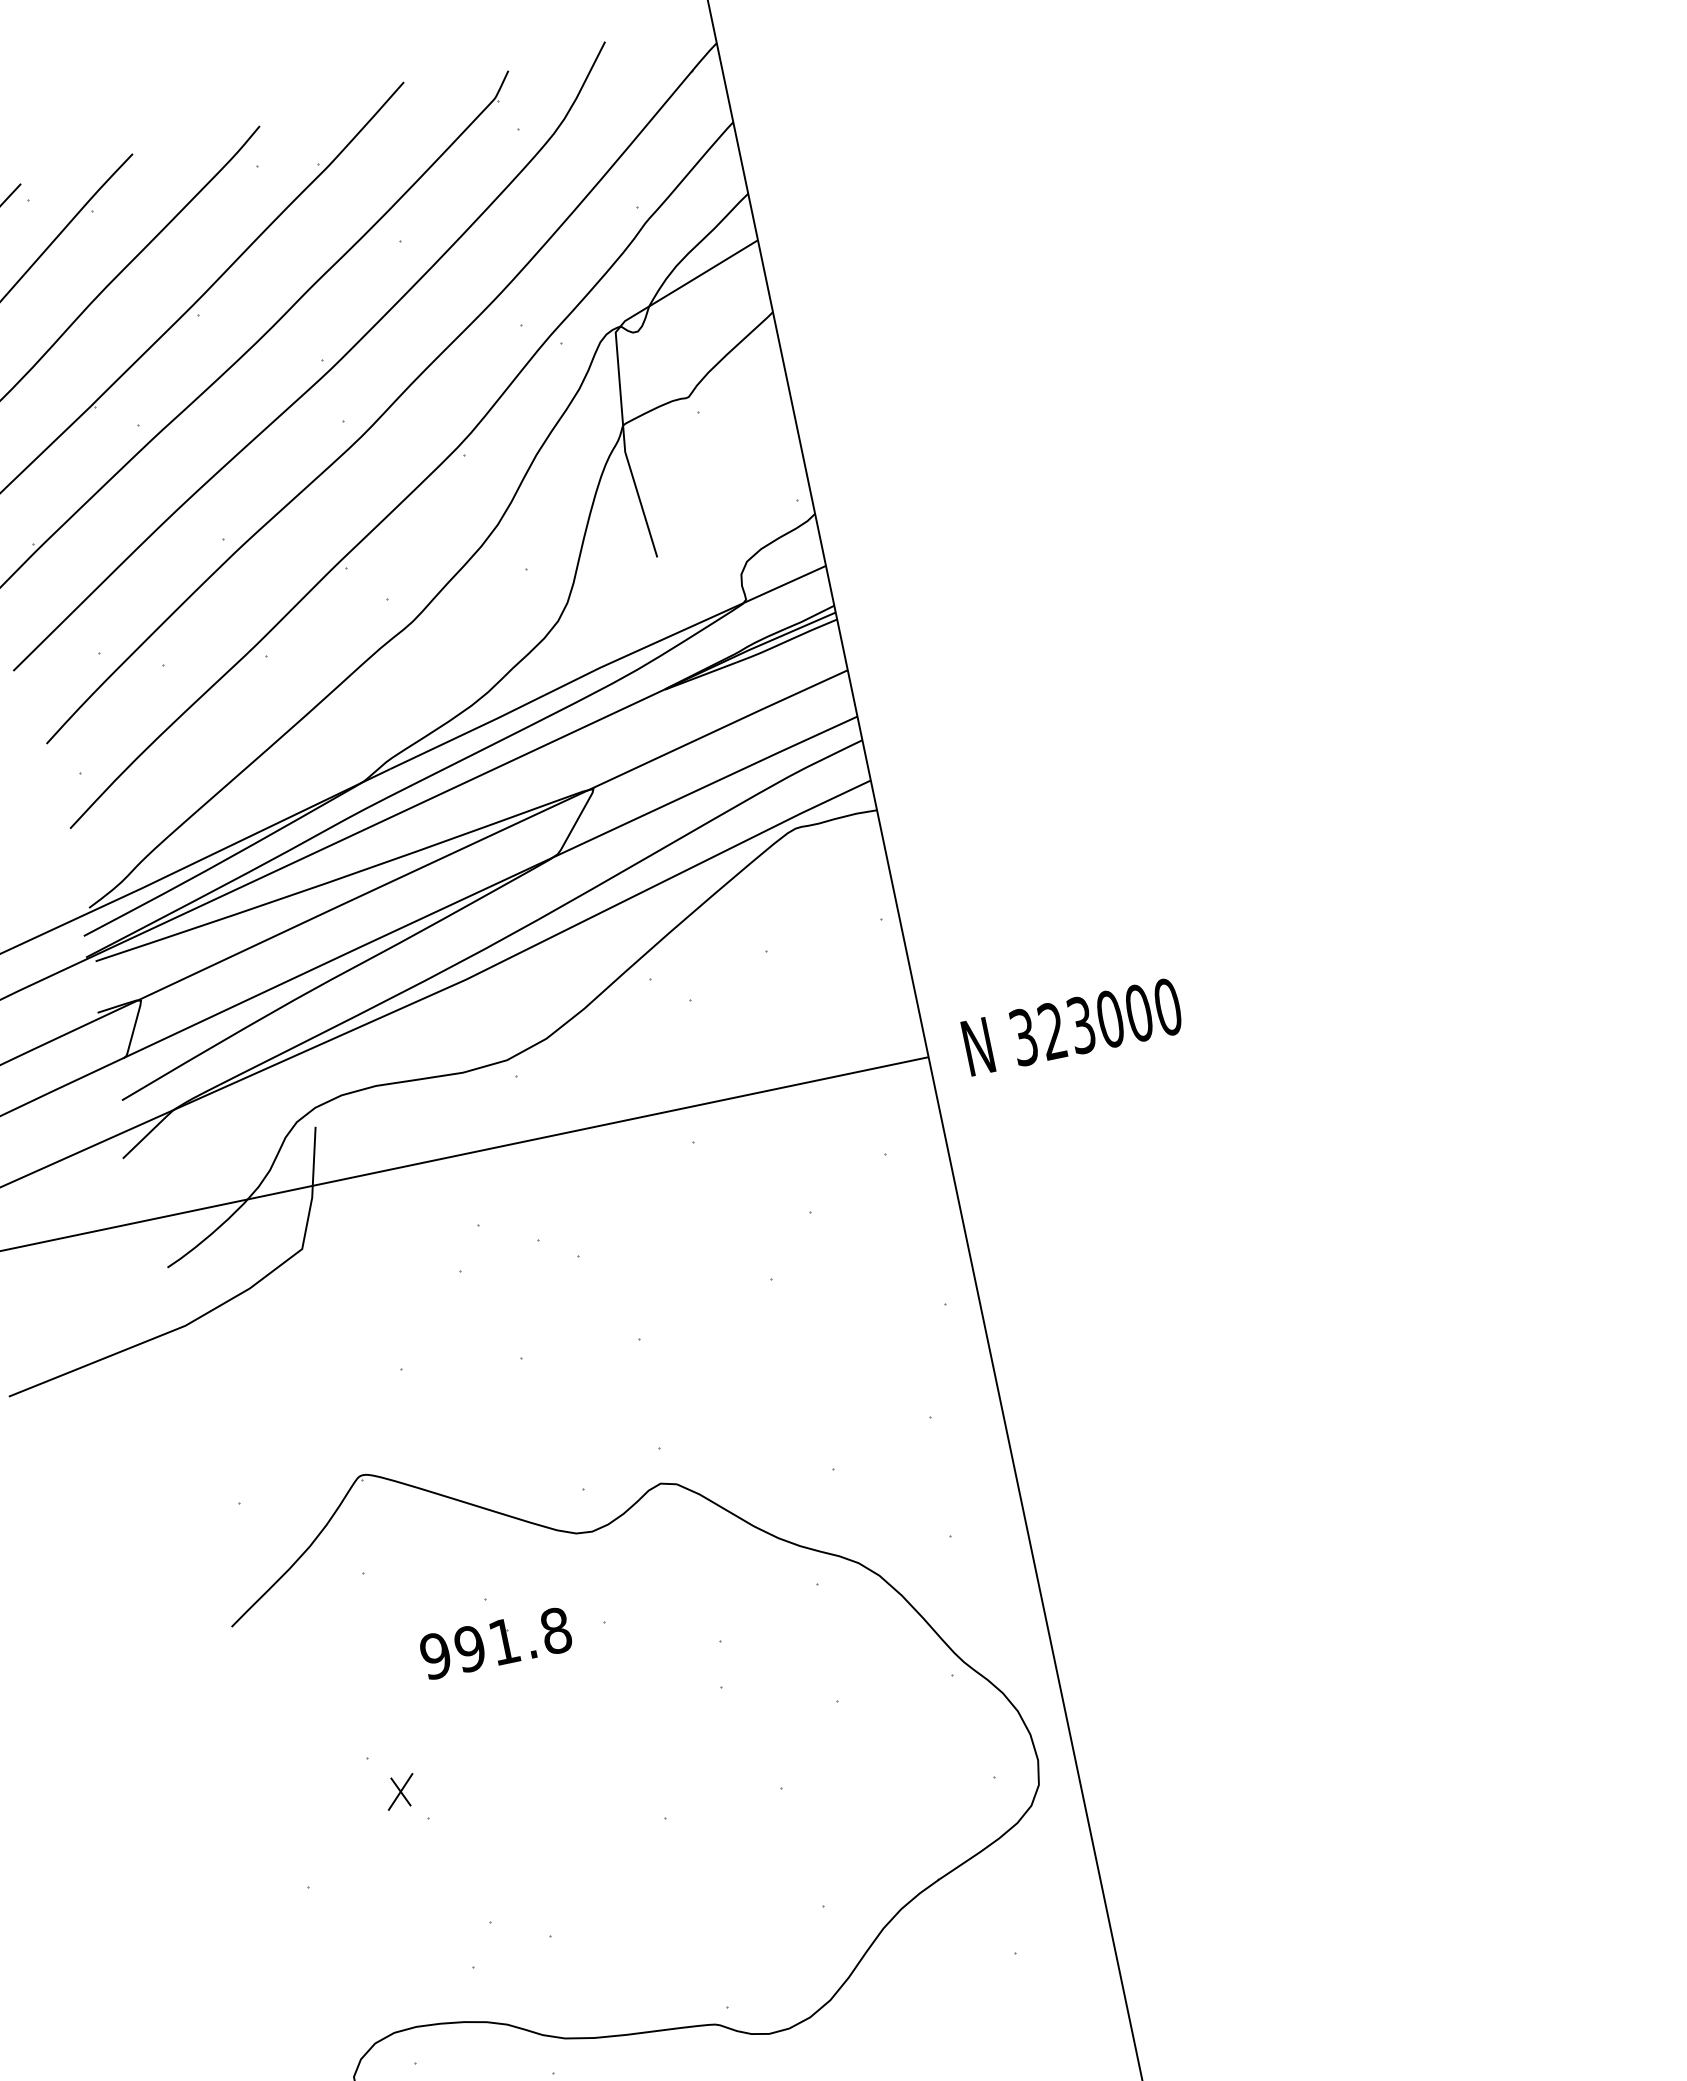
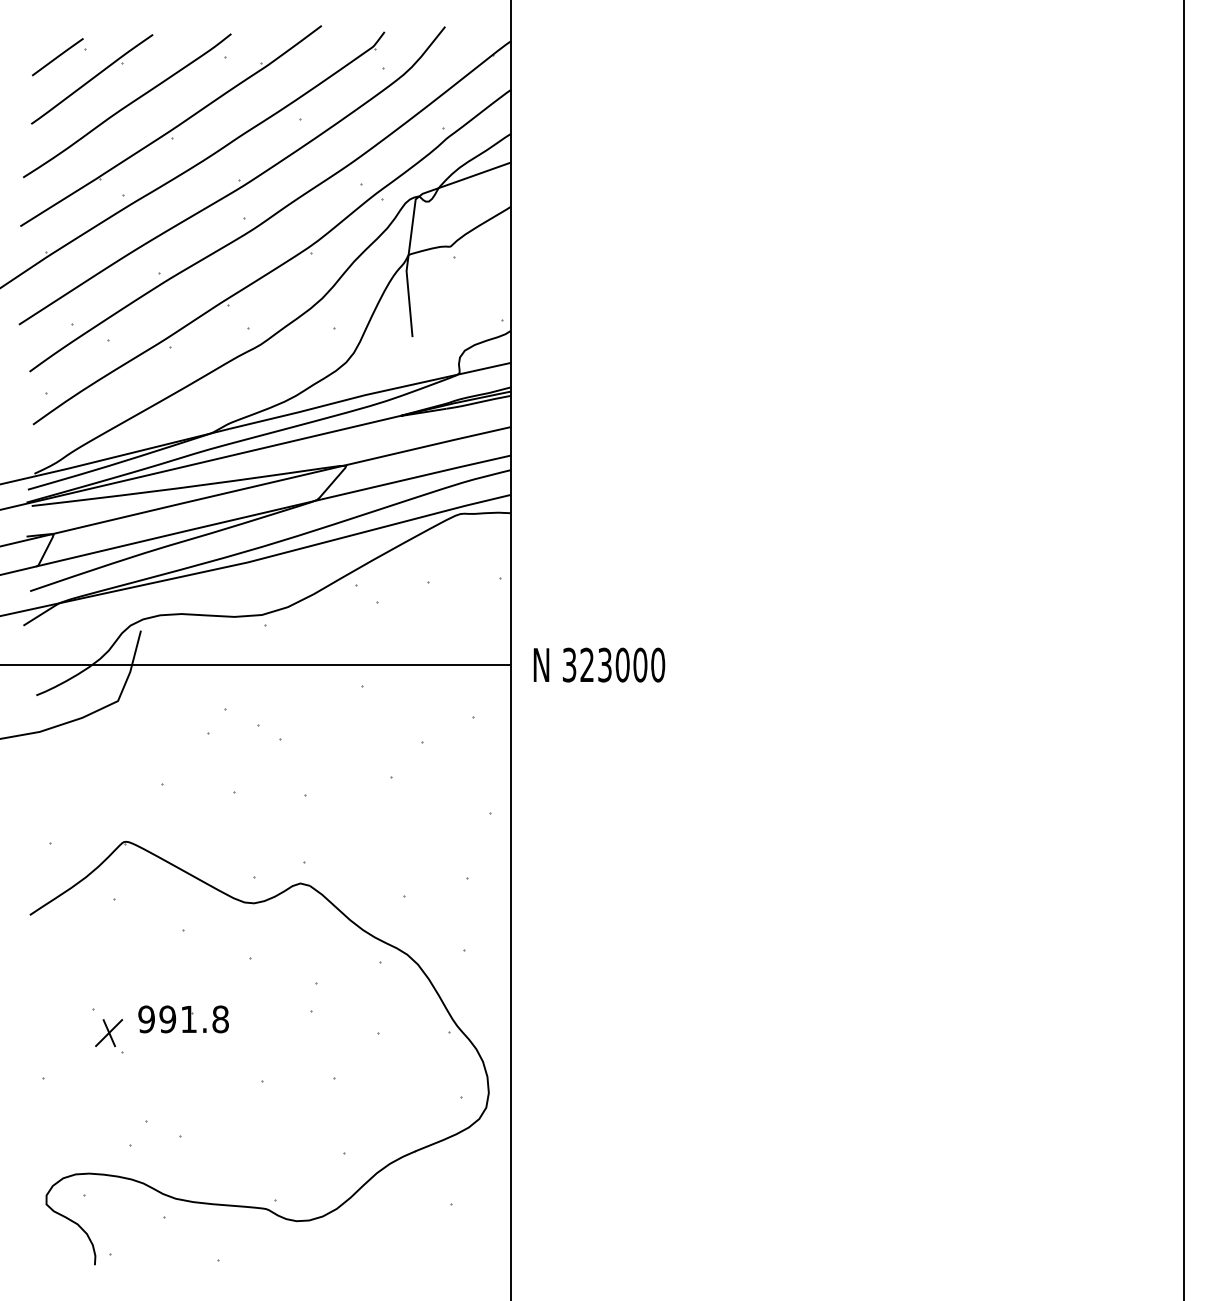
part: (495, 1643) -> (183, 1019), moved
part: (401, 1792) -> (109, 1033), size x1.43

